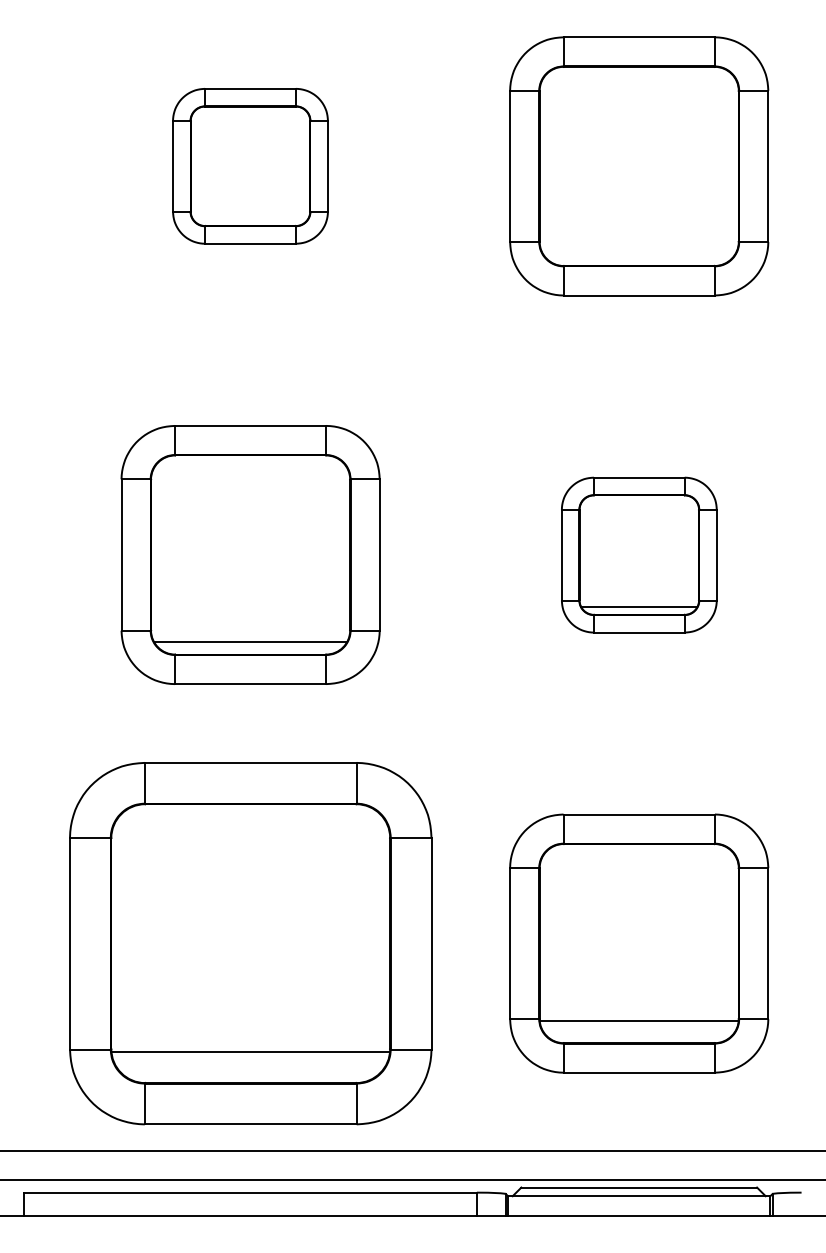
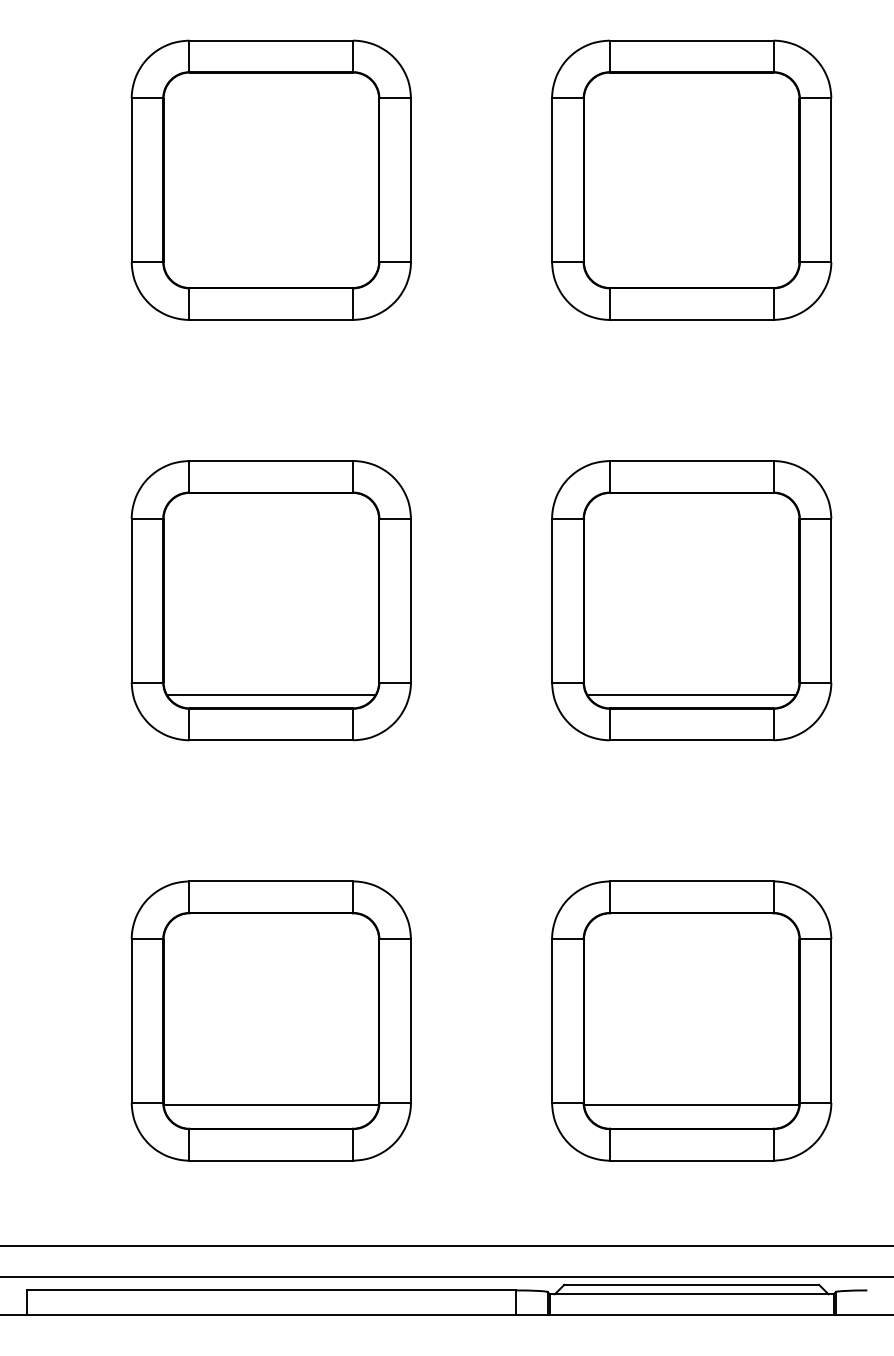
part: (249, 165) -> (270, 179), size x1.67
part: (639, 554) -> (691, 600), size x1.67
part: (249, 943) -> (270, 1020), size x0.71

